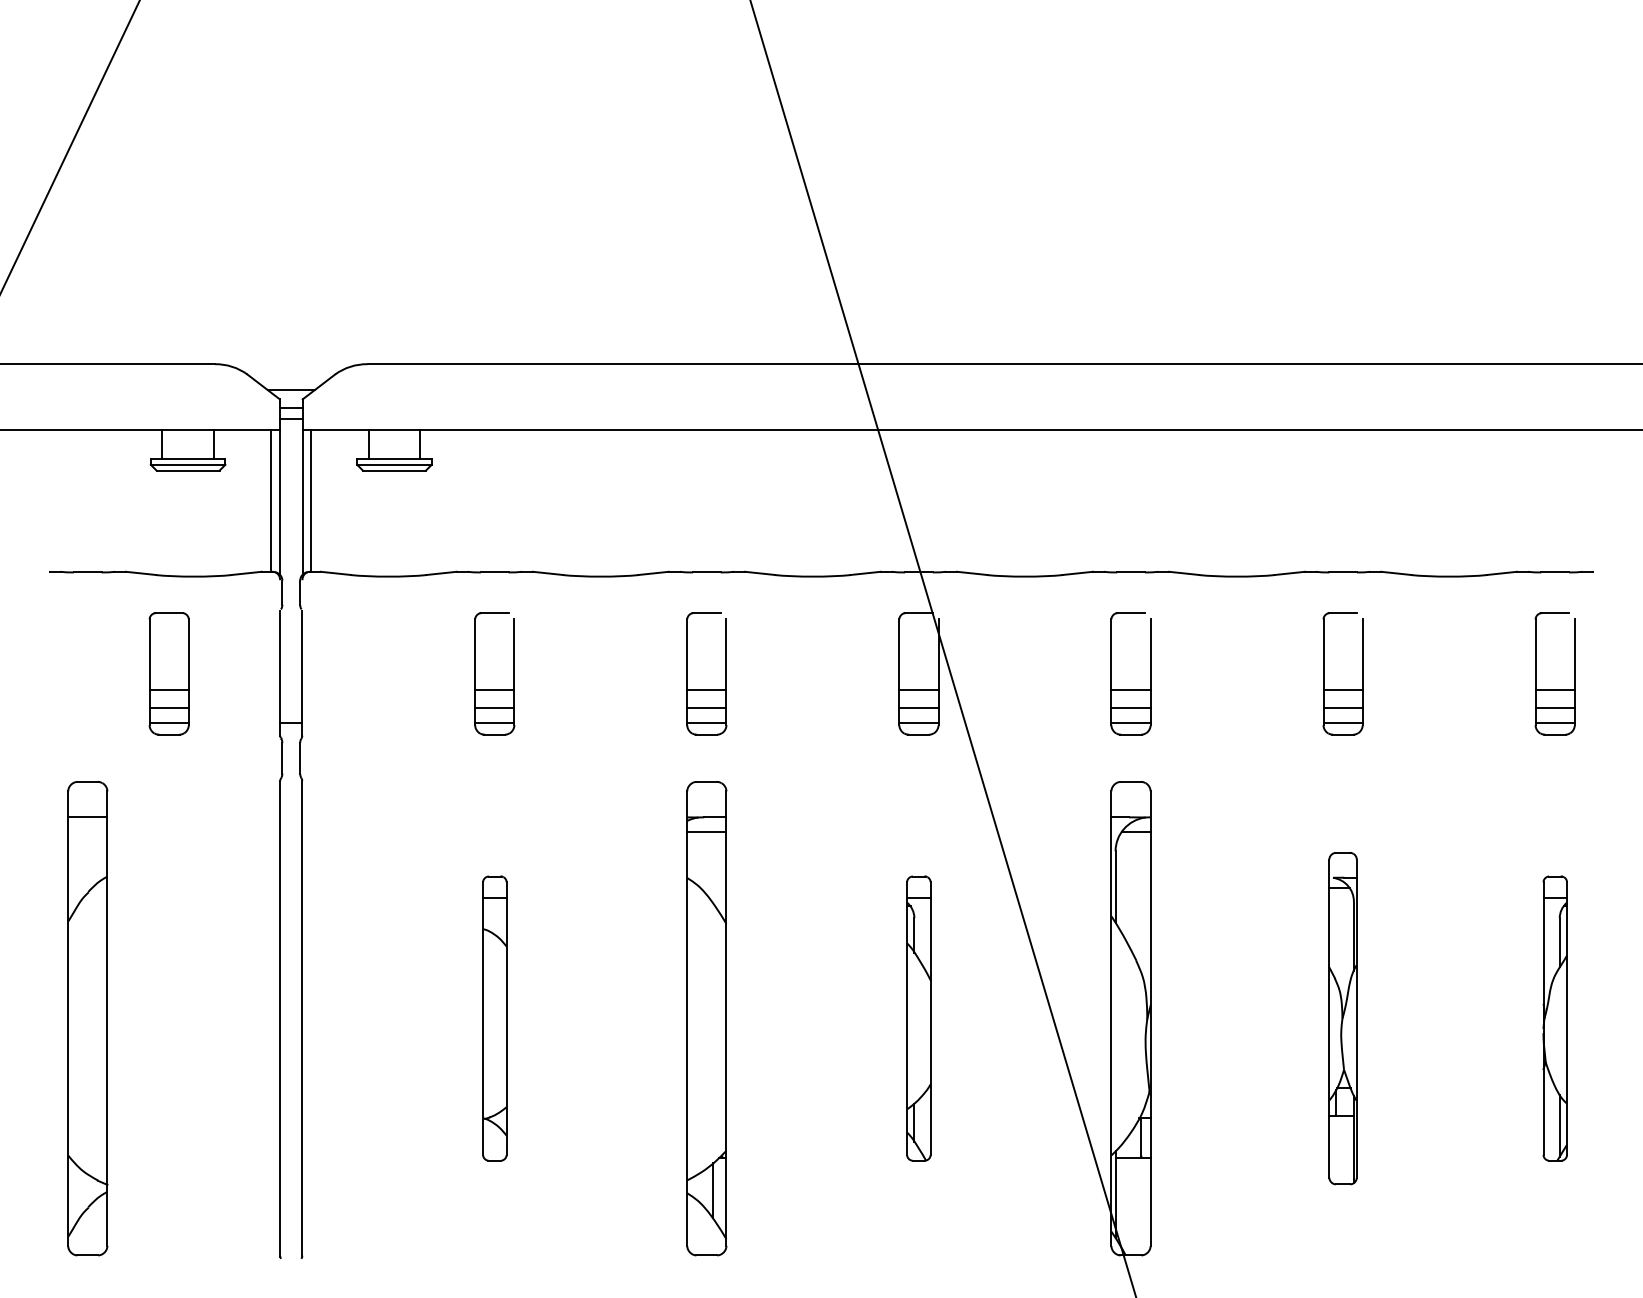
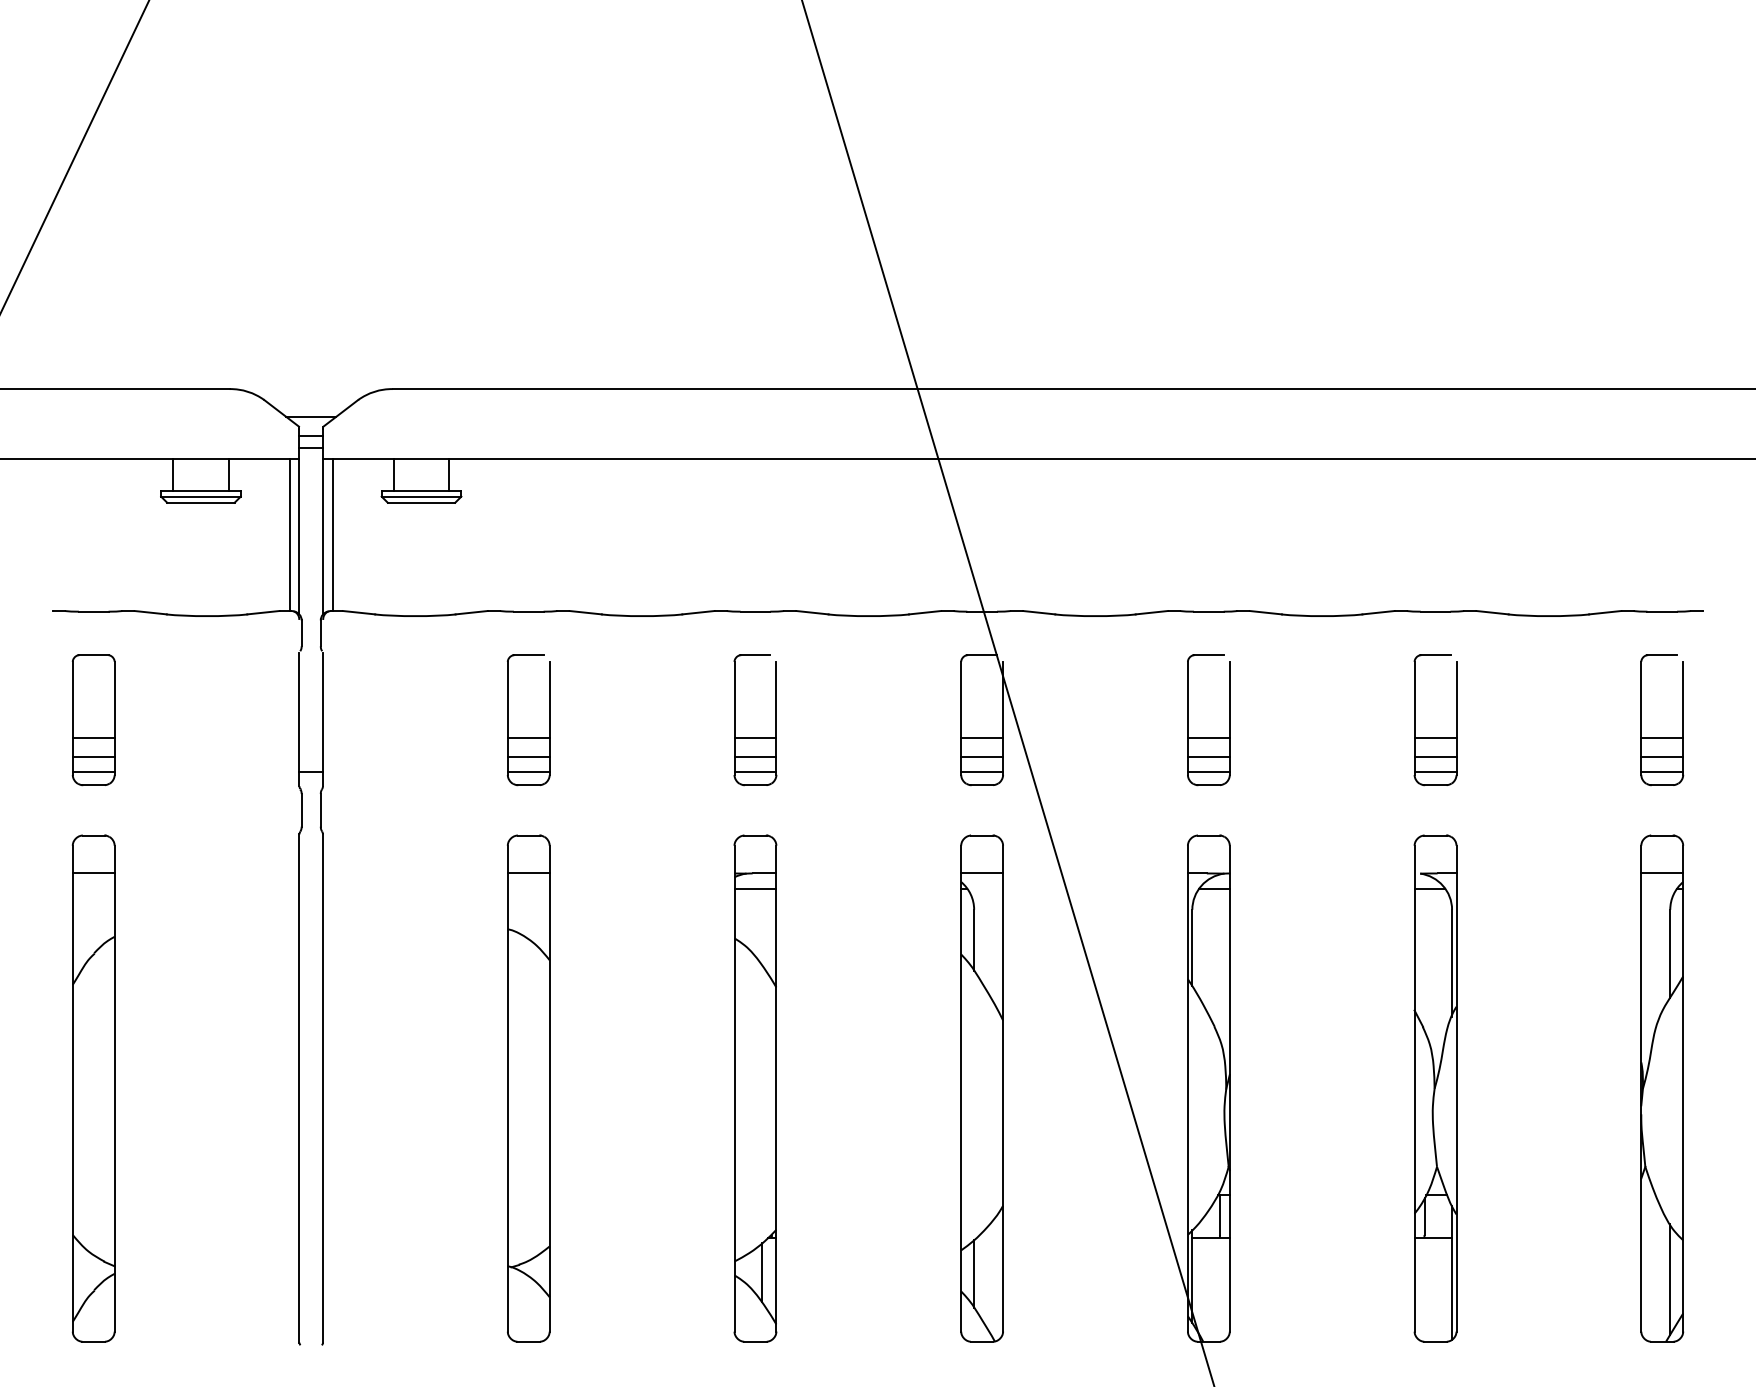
part: (168, 674) -> (93, 720), moved
part: (494, 1018) -> (528, 1088), size x1.67
part: (918, 1018) -> (981, 1088), size x1.67
part: (1343, 1018) -> (1435, 1088), size x1.43
part: (1555, 1018) -> (1662, 1088), size x1.67

